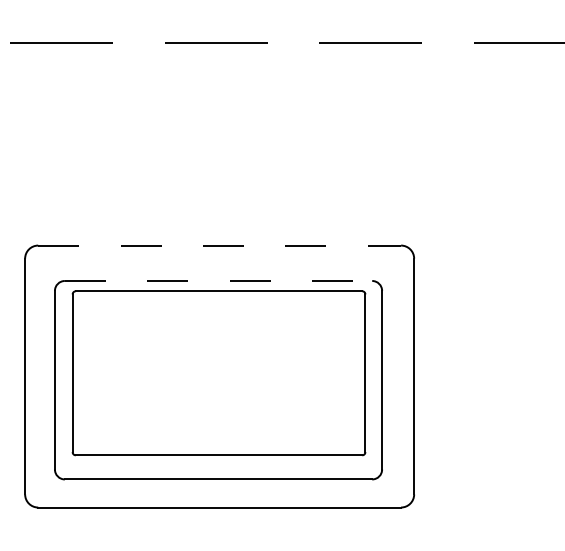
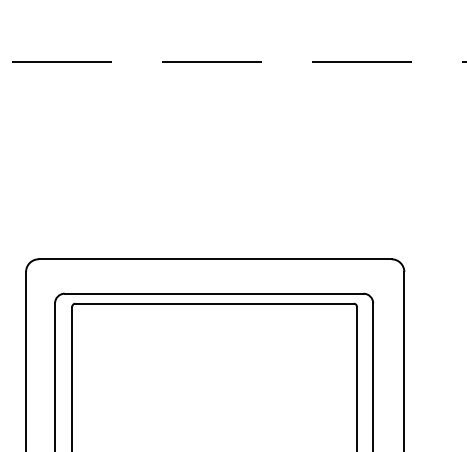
line: (220, 245) -> (216, 259), dashed -> solid
line: (218, 280) -> (214, 293), dashed -> solid

